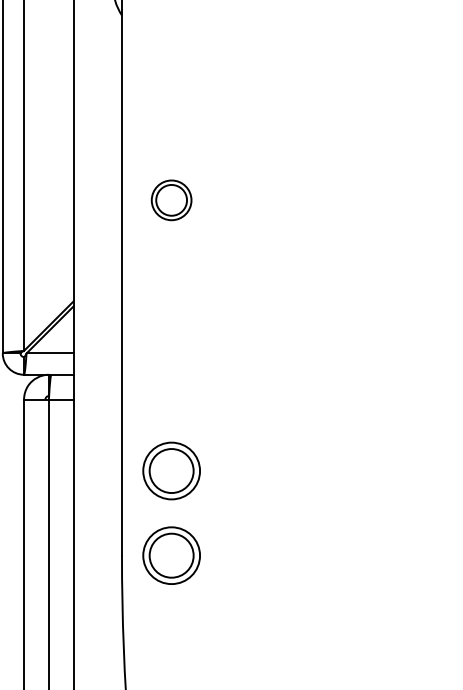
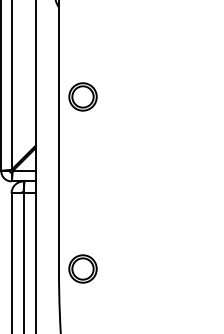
part: (170, 199) -> (82, 96), size x1.43
part: (170, 469) -> (82, 227), removed

